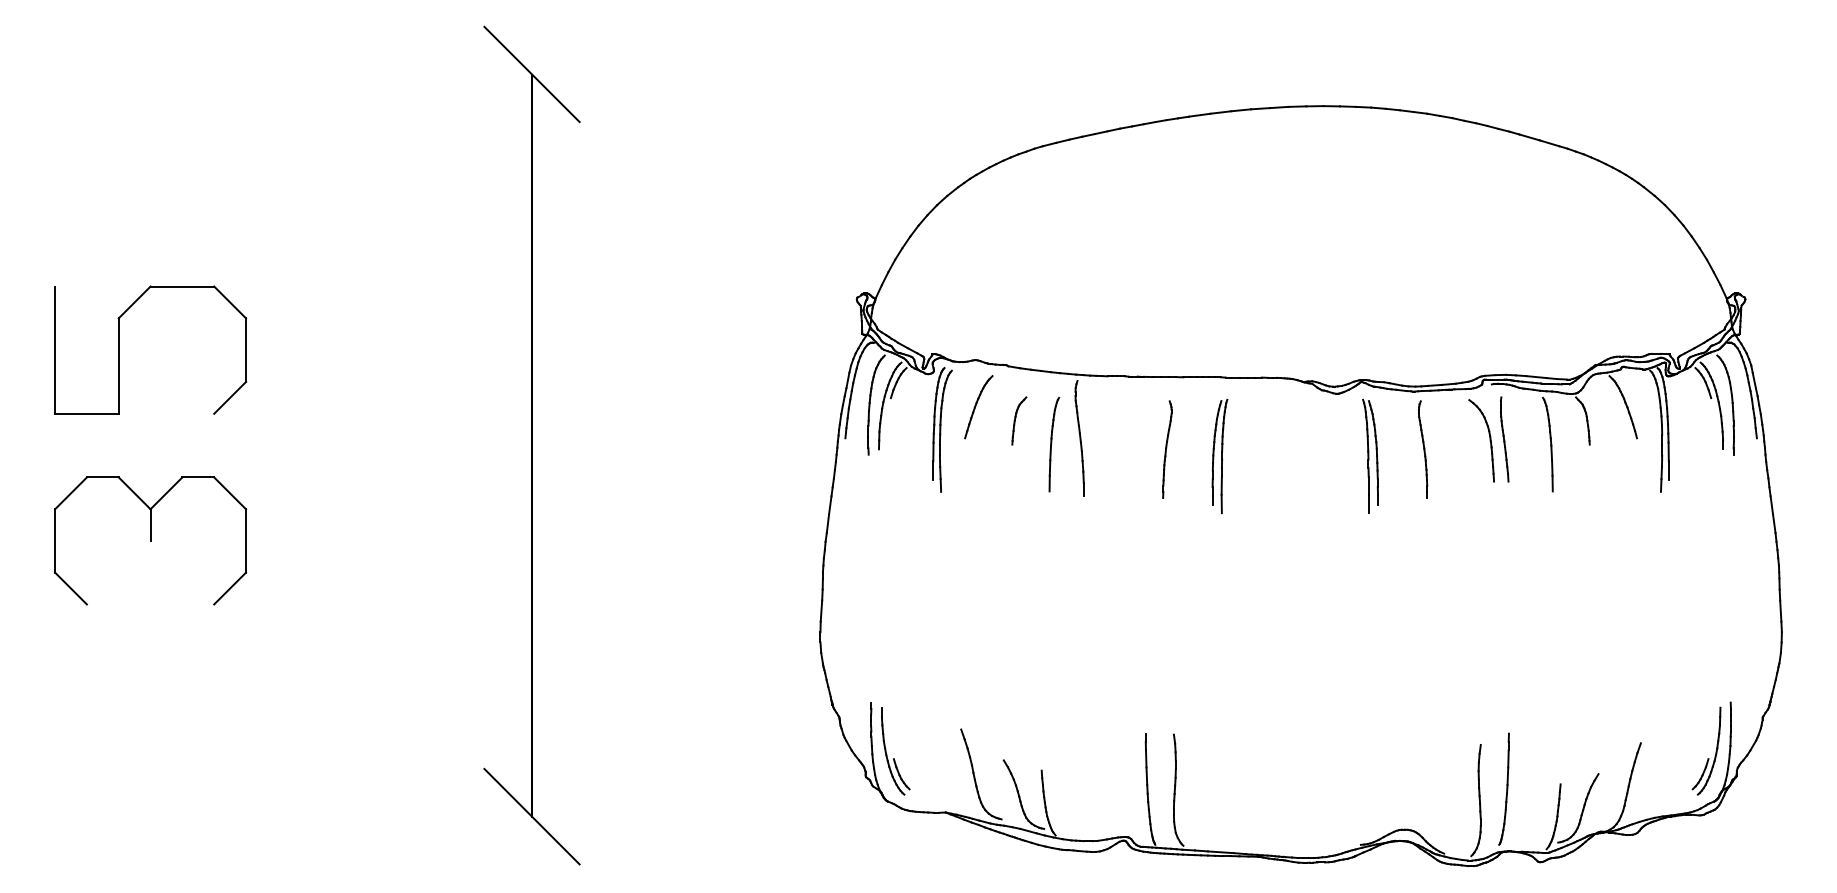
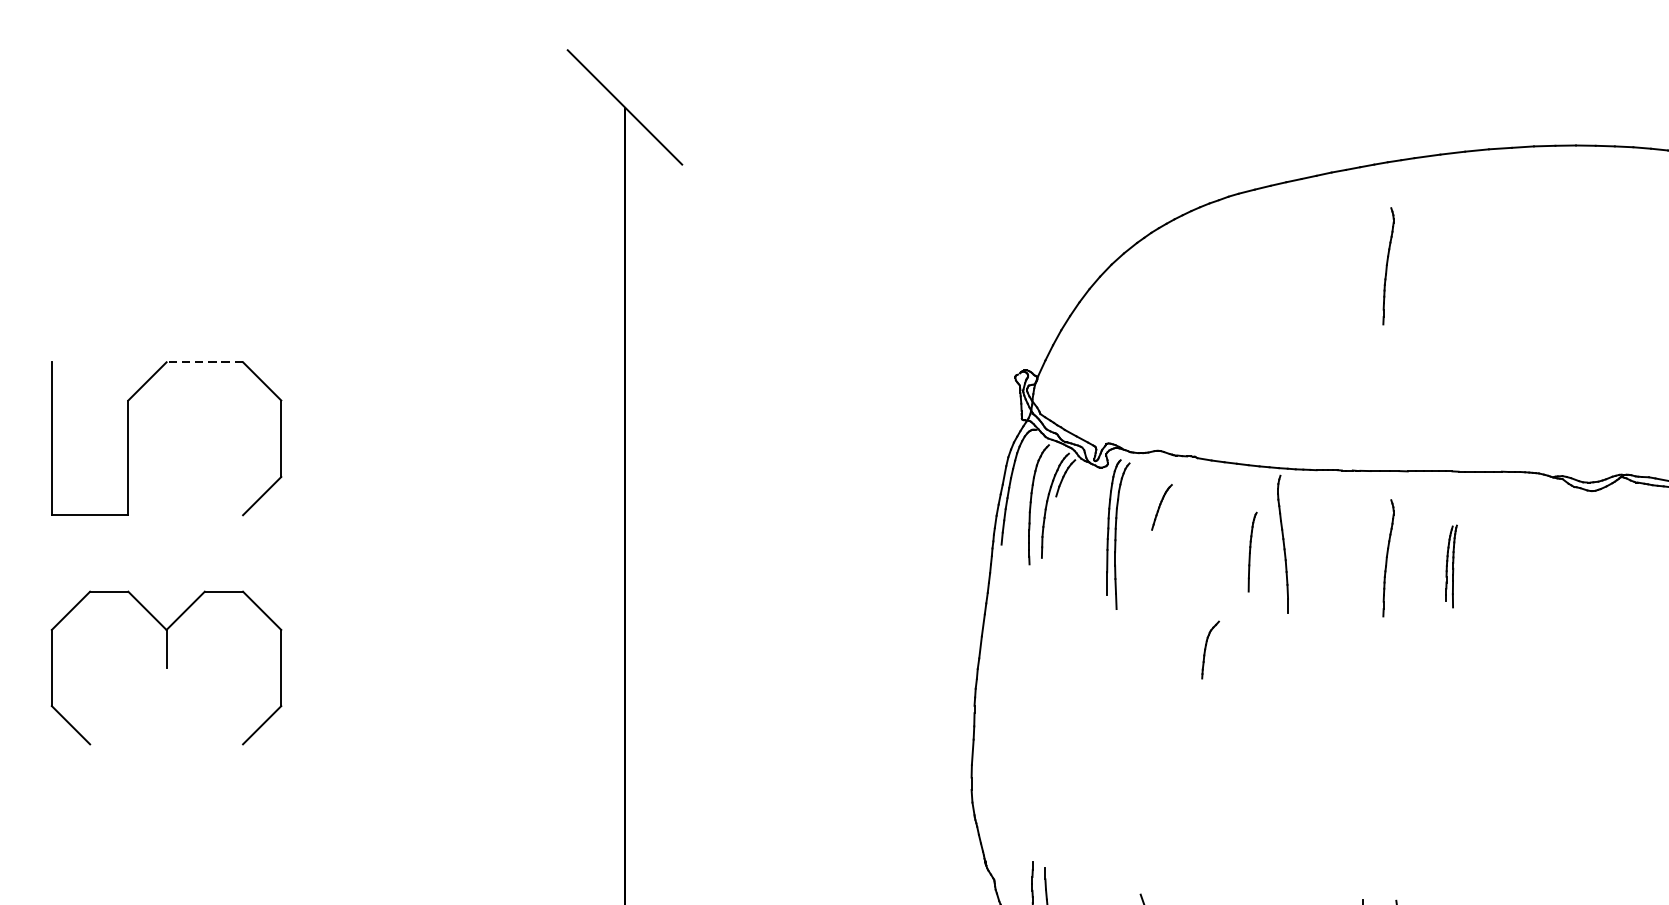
part: (1167, 206) -> (1388, 266), added
line: (182, 286) -> (204, 362), solid -> dashed
part: (978, 407) -> (1161, 507), size x0.6
part: (1019, 420) -> (1210, 649), moved
part: (1054, 444) -> (1252, 552), size x0.7
part: (1370, 455) -> (1632, 565), removed
part: (1219, 456) -> (1451, 566), size x0.6

